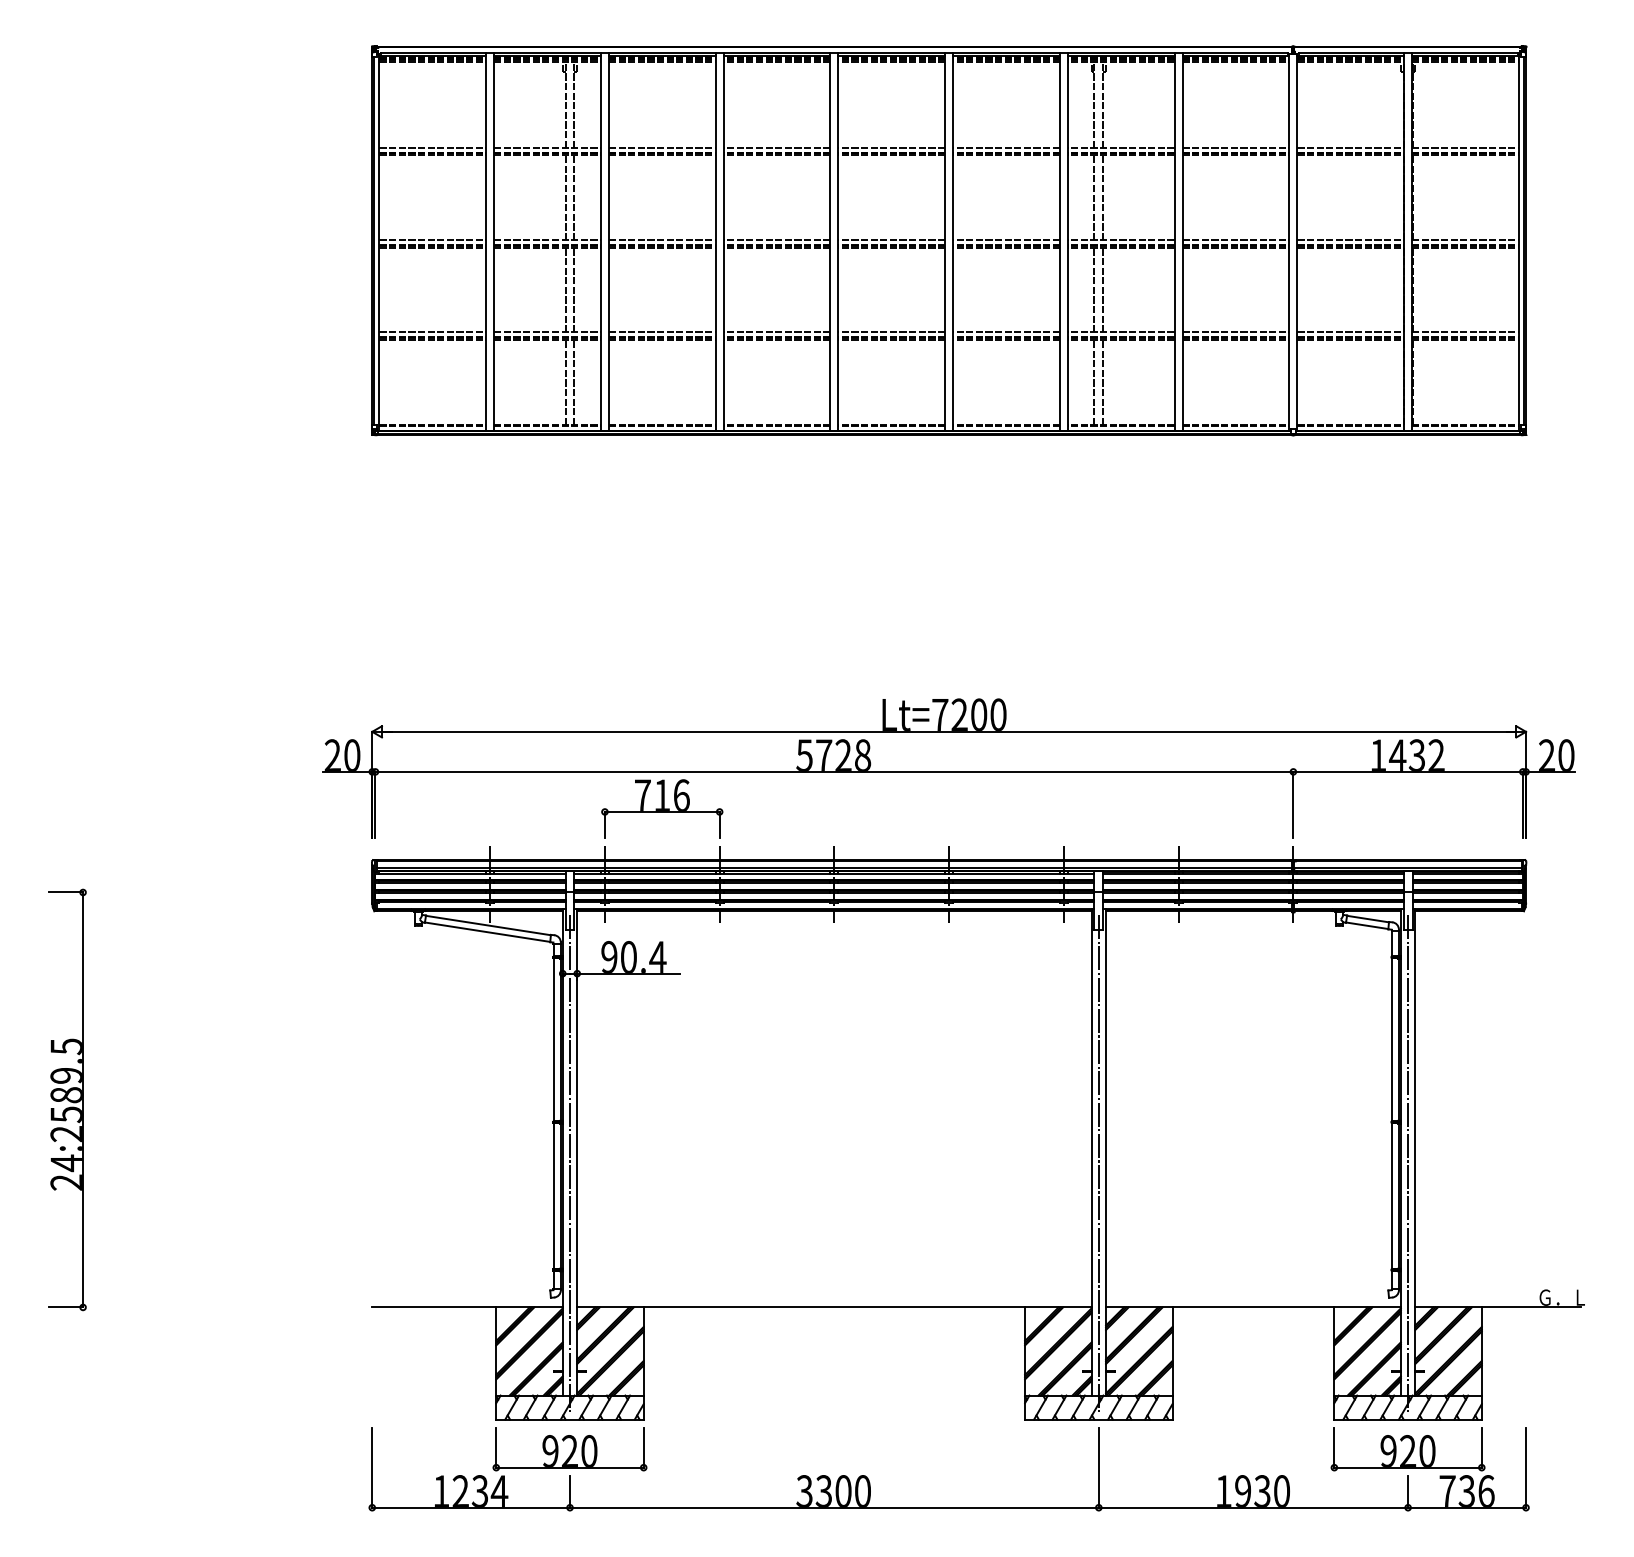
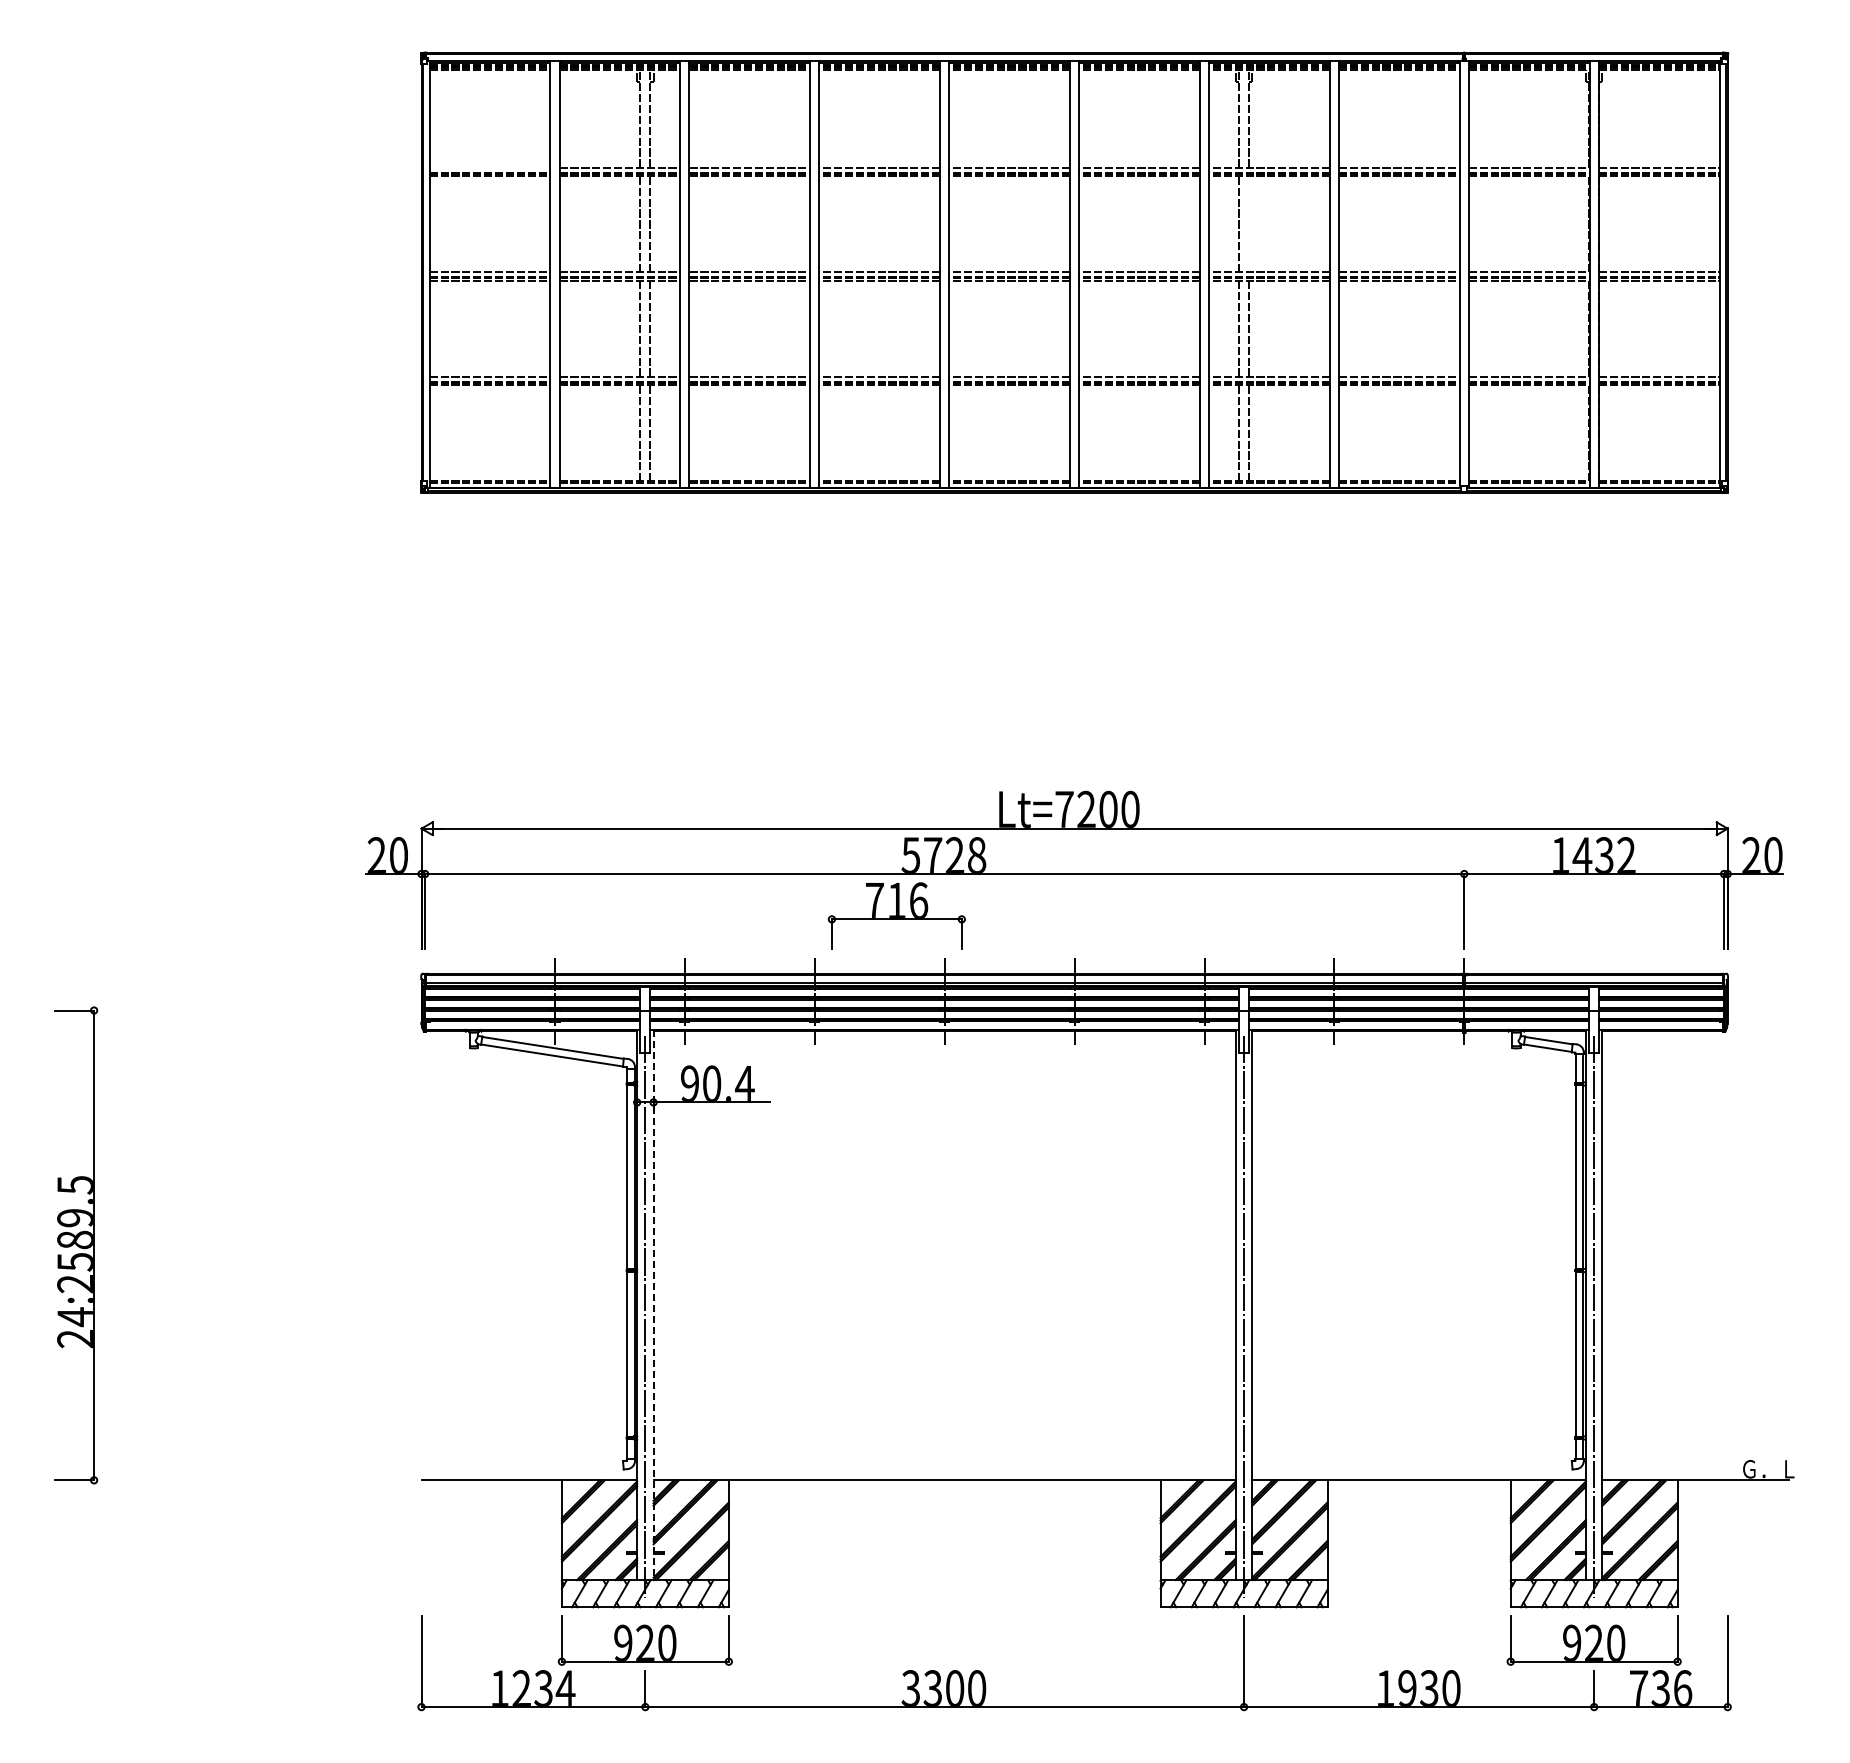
line: (432, 147) -> (489, 167), removed
line: (1103, 198) -> (1249, 224), removed
part: (661, 808) -> (896, 915), moved
line: (577, 1153) -> (653, 1305), solid -> dashed

